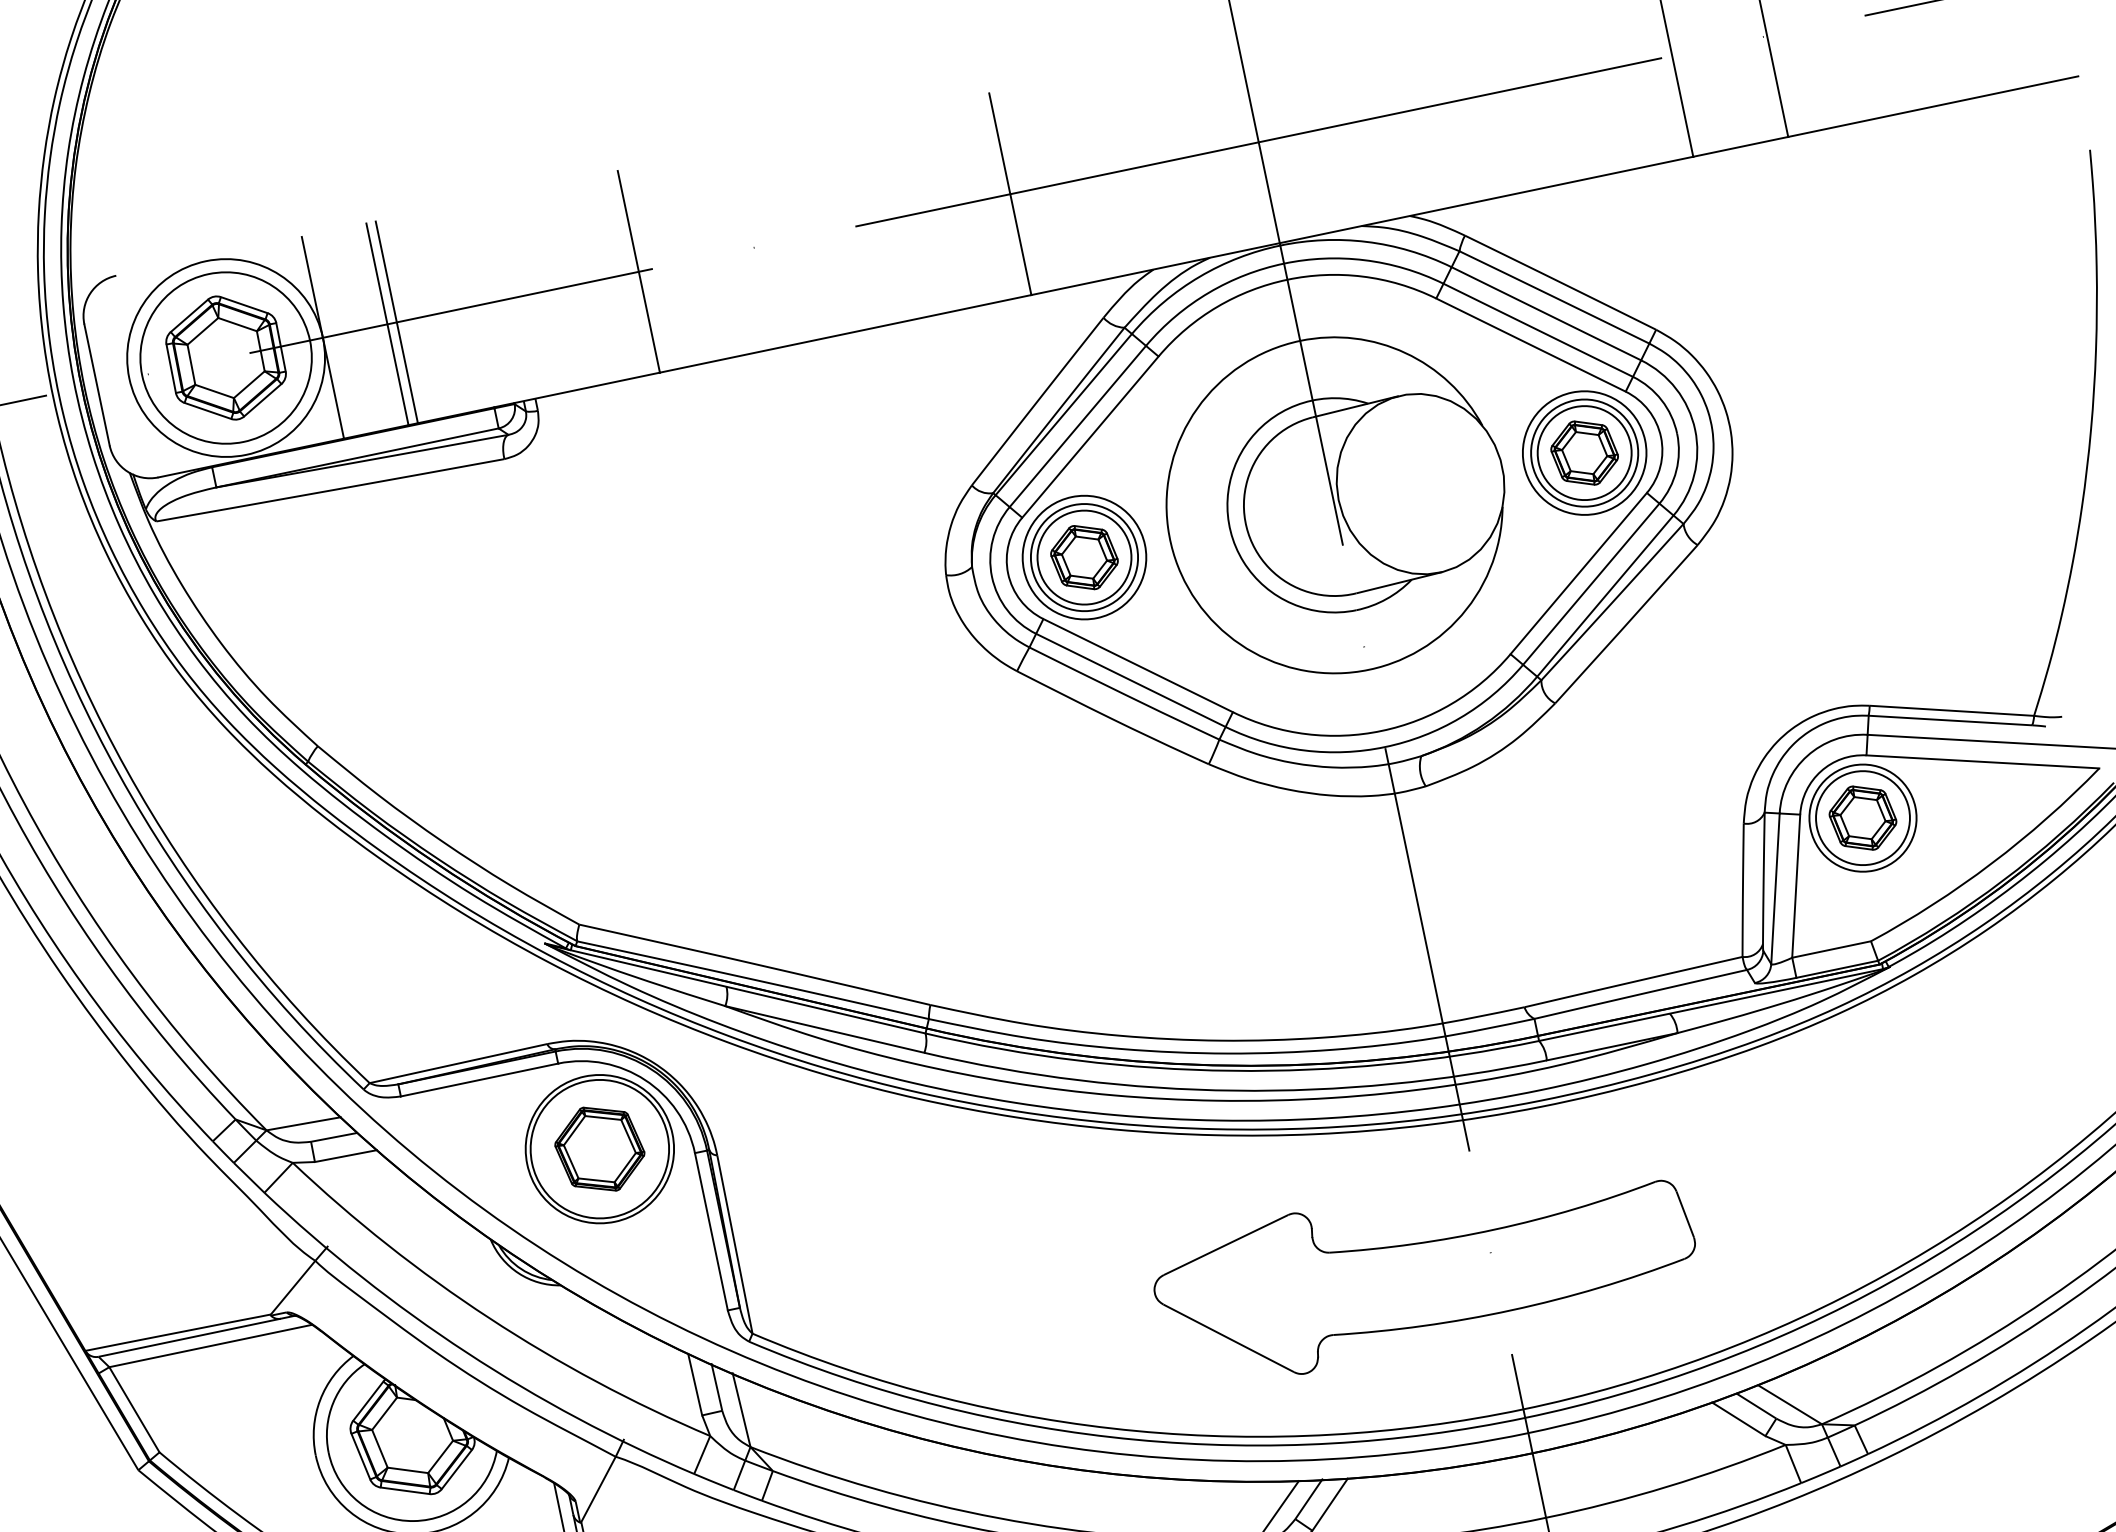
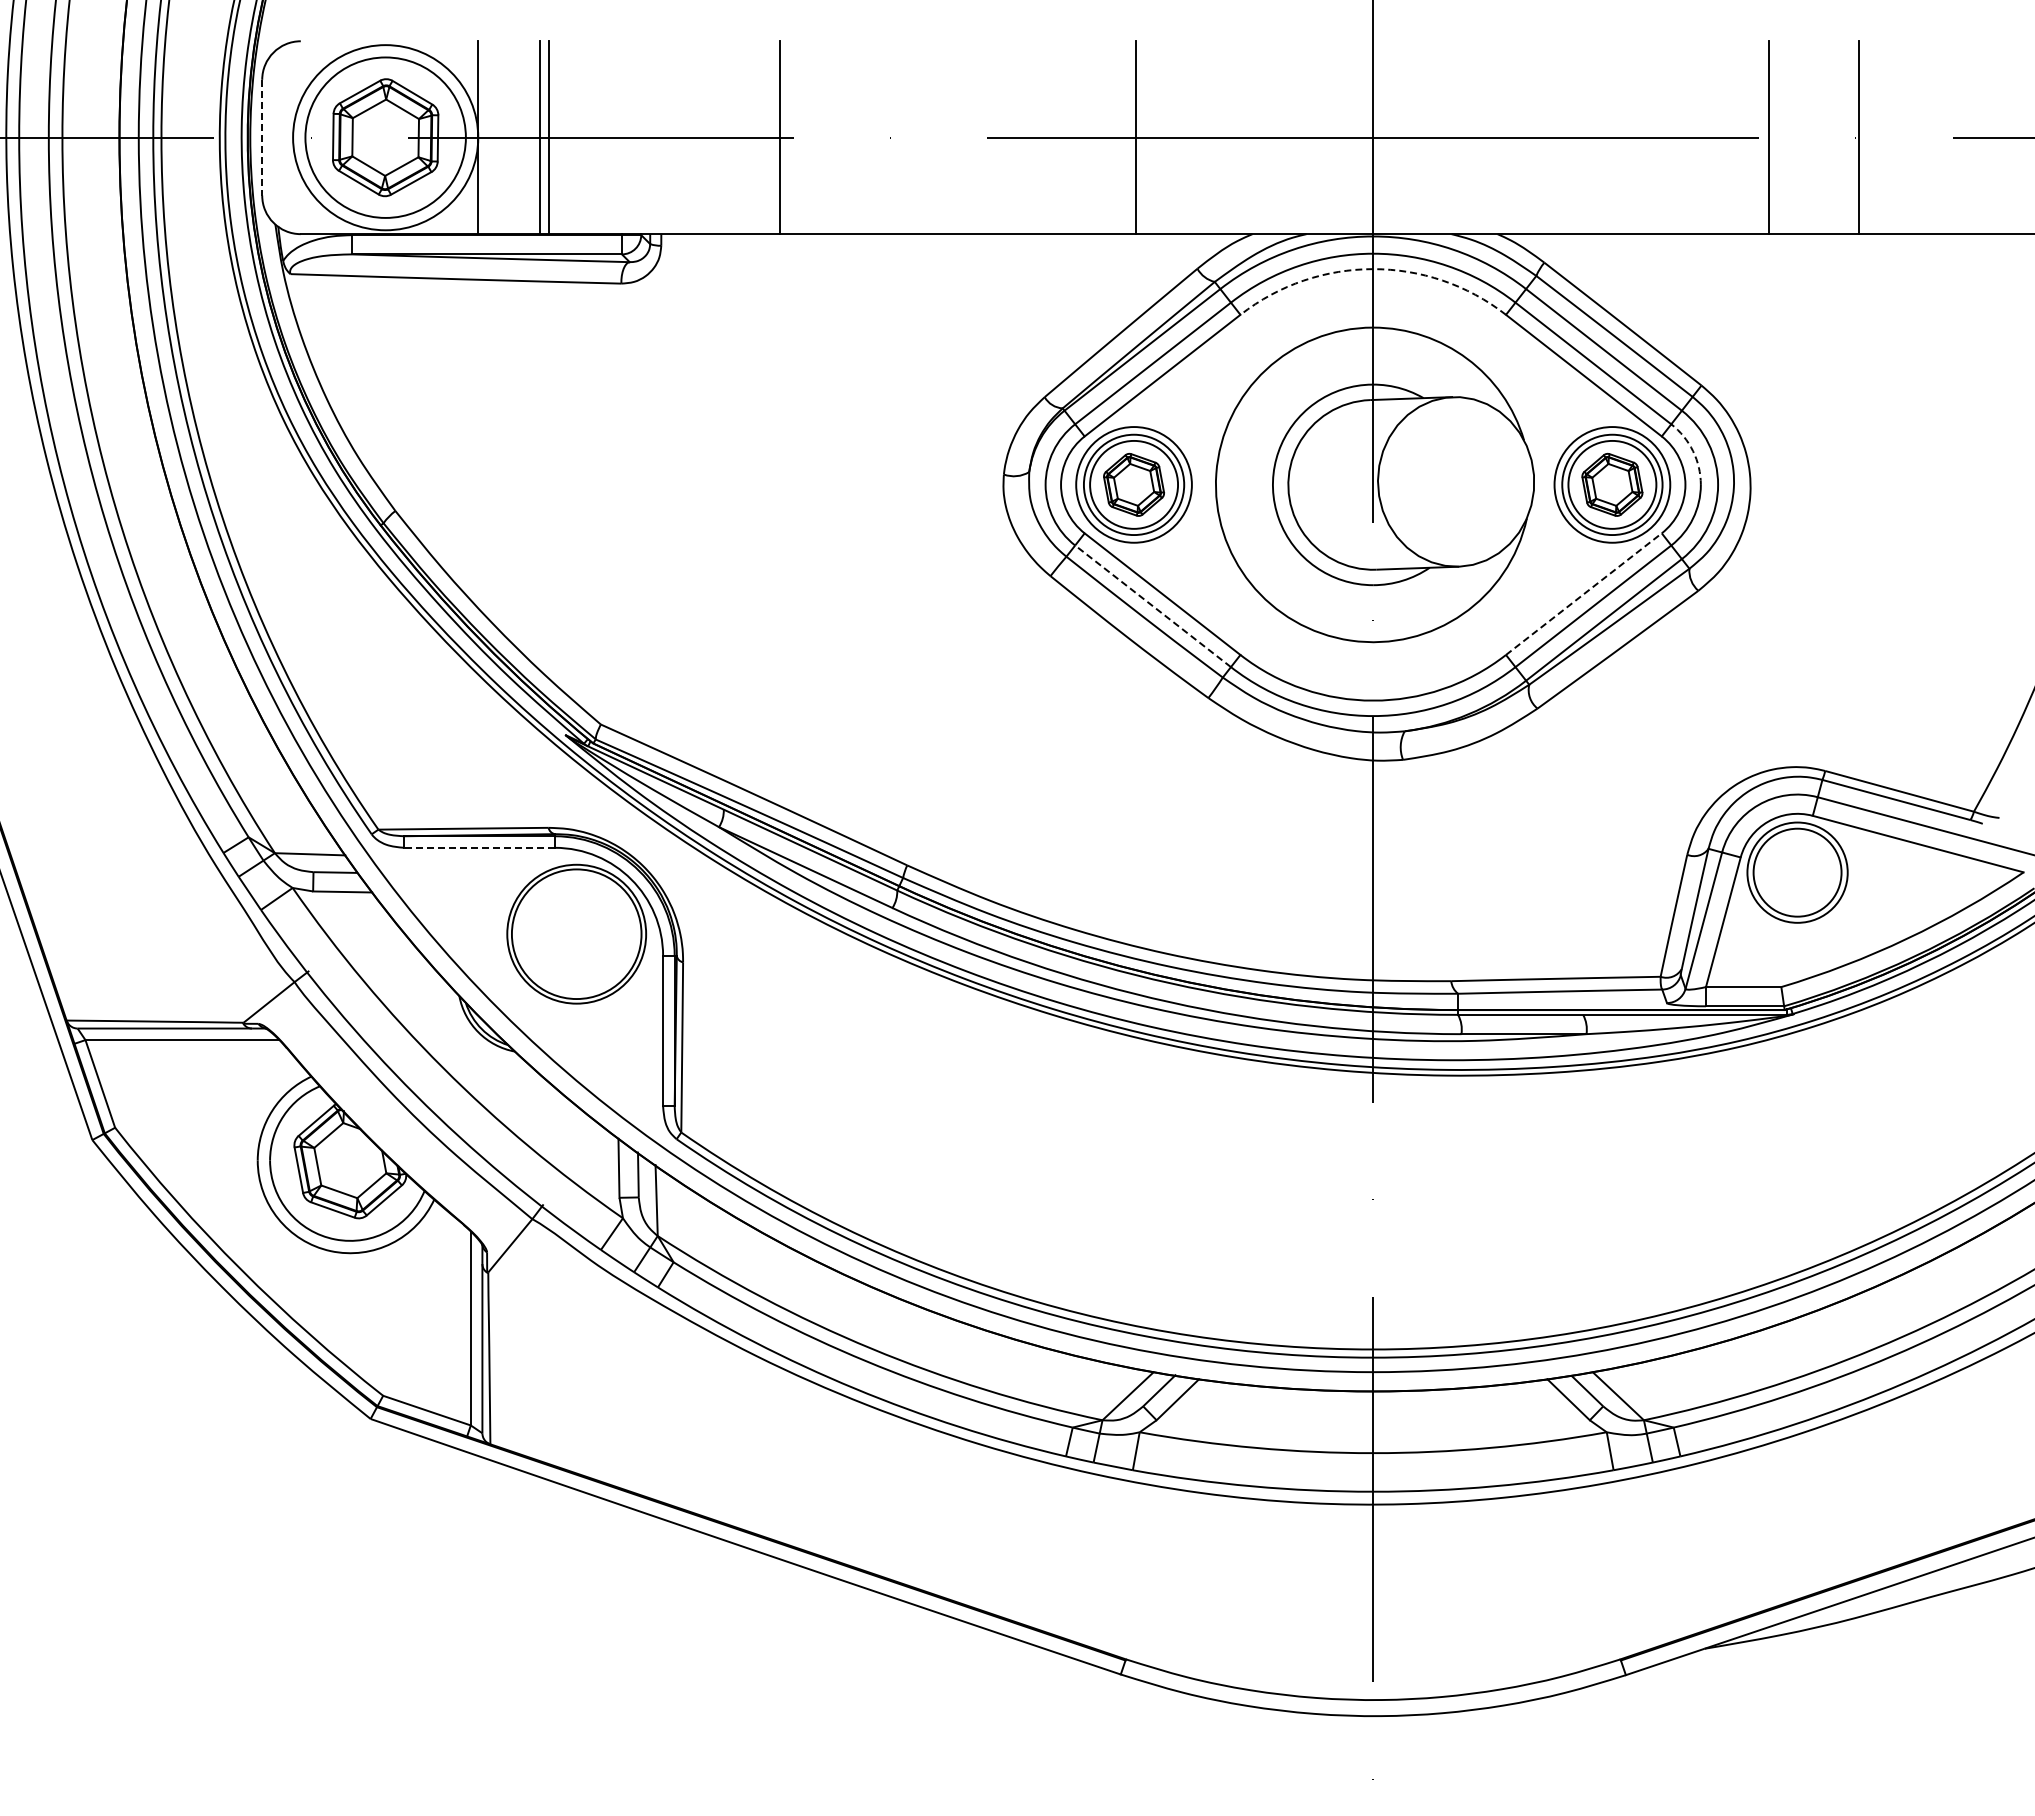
arc: (1287, 280) -> (1373, 269), solid -> dashed
line: (97, 384) -> (262, 137), solid -> dashed
arc: (1662, 400) -> (1693, 451), solid -> dashed
line: (1578, 574) -> (1583, 594), solid -> dashed
line: (1131, 680) -> (1153, 606), solid -> dashed
part: (1862, 817) -> (1797, 872), removed
line: (479, 1079) -> (479, 847), solid -> dashed
part: (599, 1149) -> (576, 934), removed
part: (1424, 1267) -> (1309, 1200), removed

